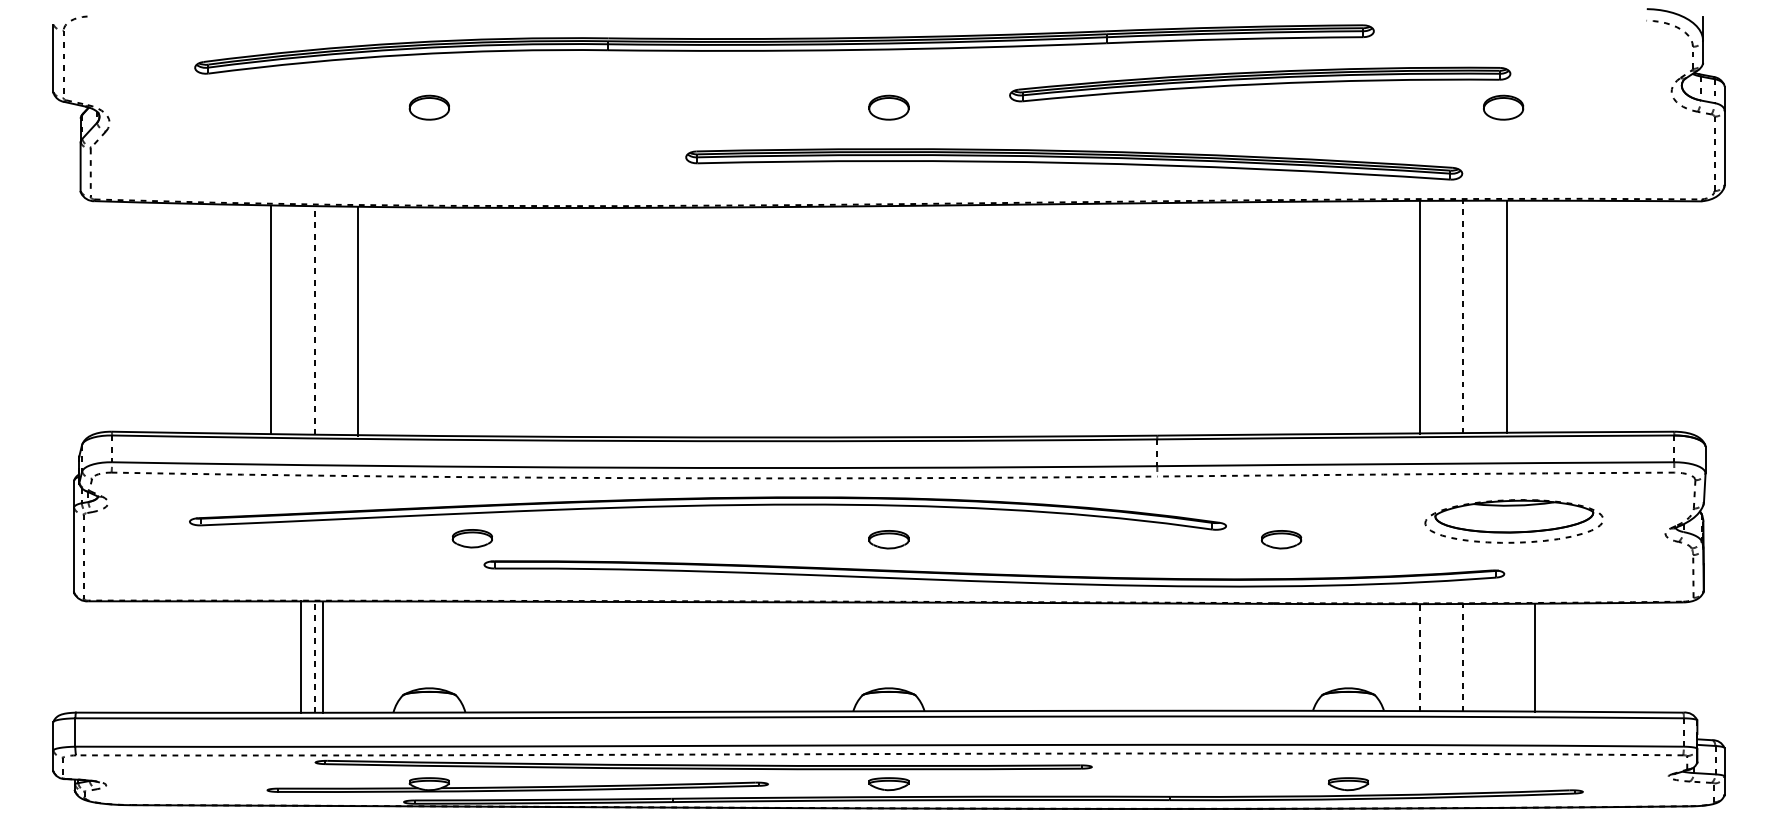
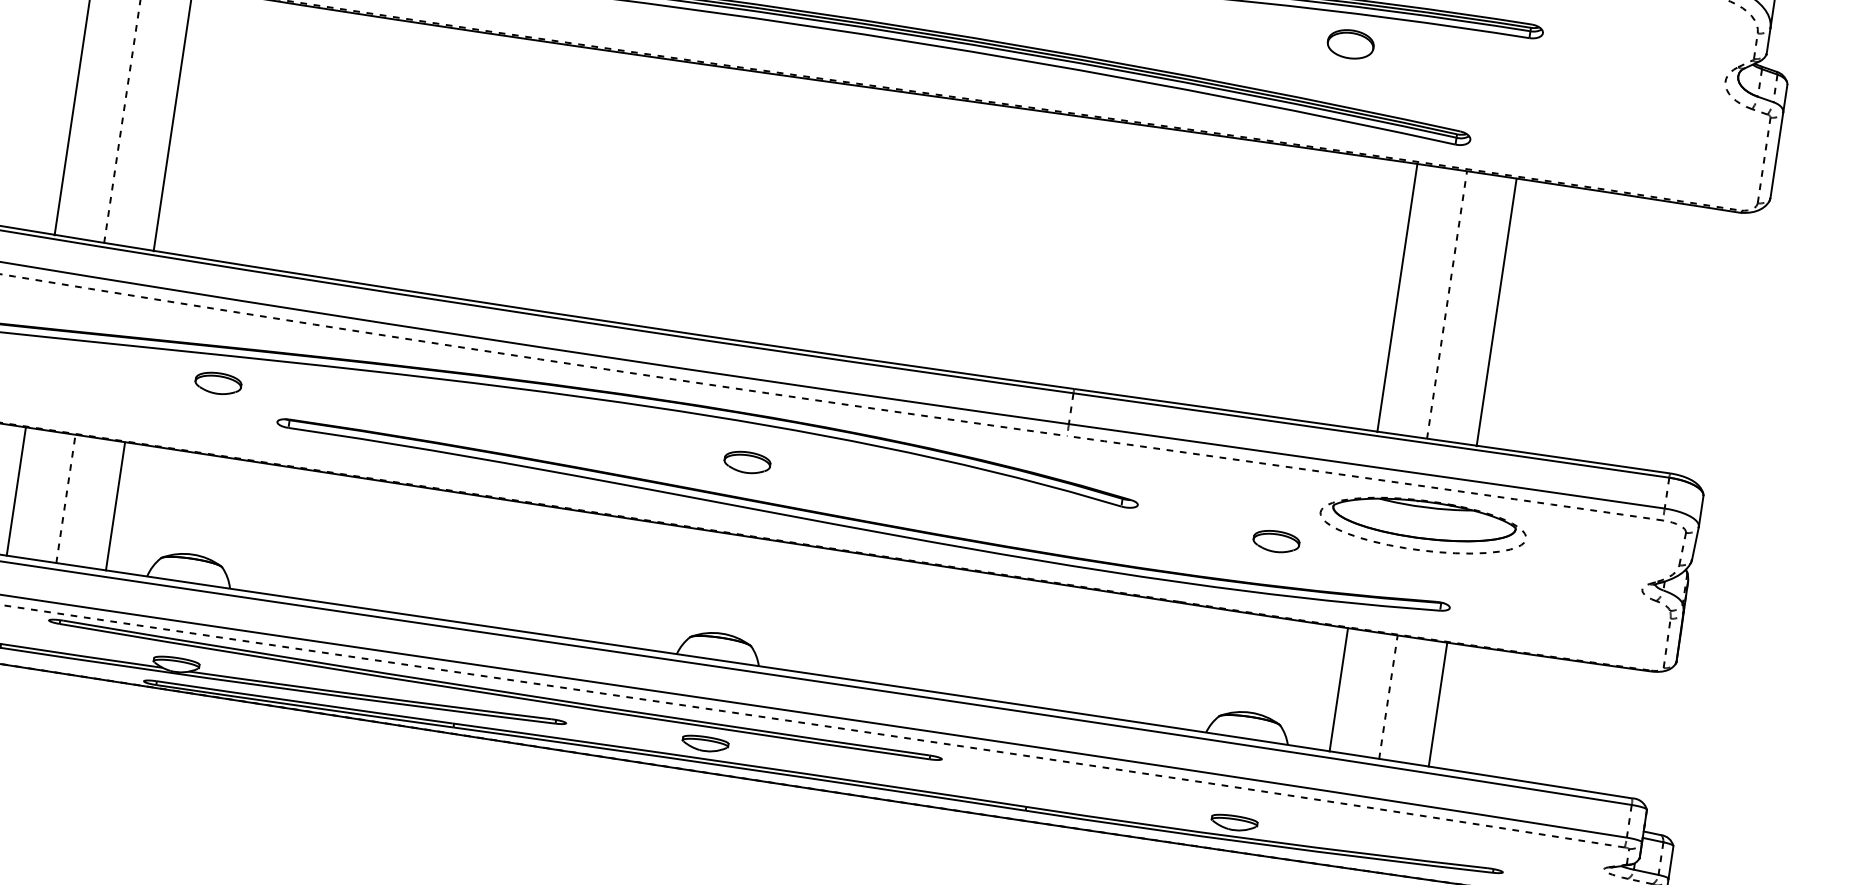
part: (1503, 107) -> (1350, 44), moved
part: (1513, 521) -> (1422, 525), moved
part: (471, 538) -> (217, 383), moved
part: (1281, 539) -> (1276, 541), moved
line: (301, 656) -> (16, 490), moved
line: (322, 656) -> (115, 505), moved
line: (1420, 657) -> (1339, 689), dashed -> solid
line: (1534, 657) -> (1438, 704), moved

